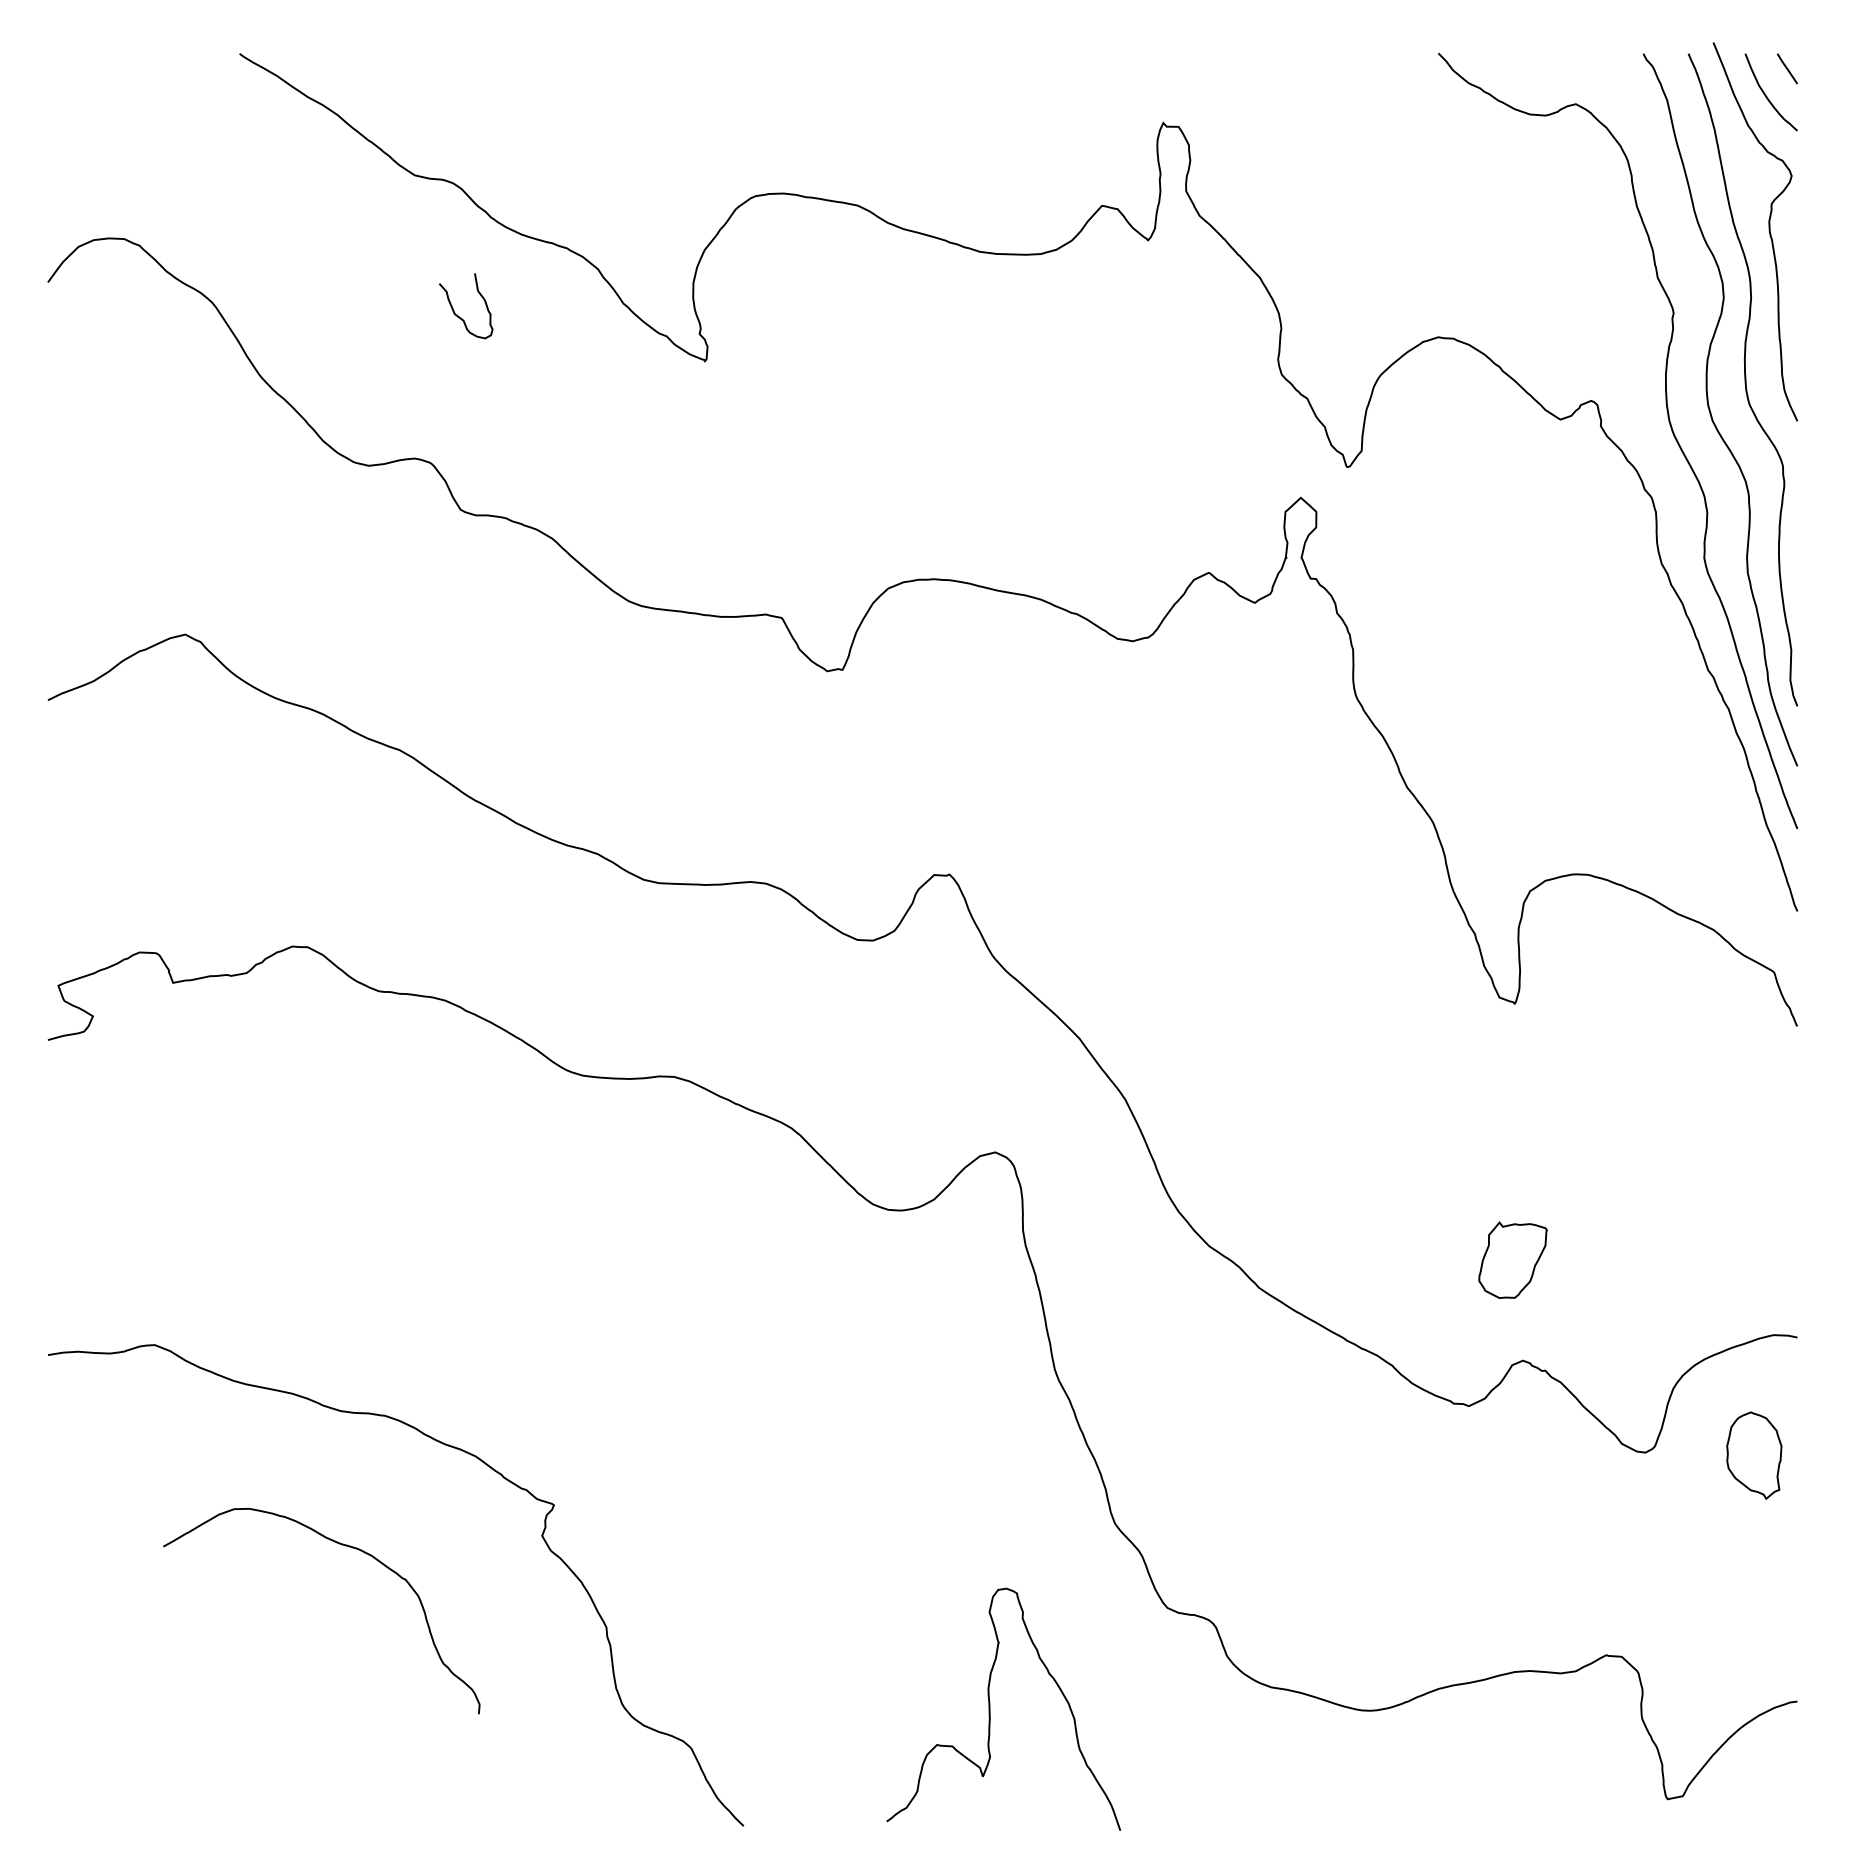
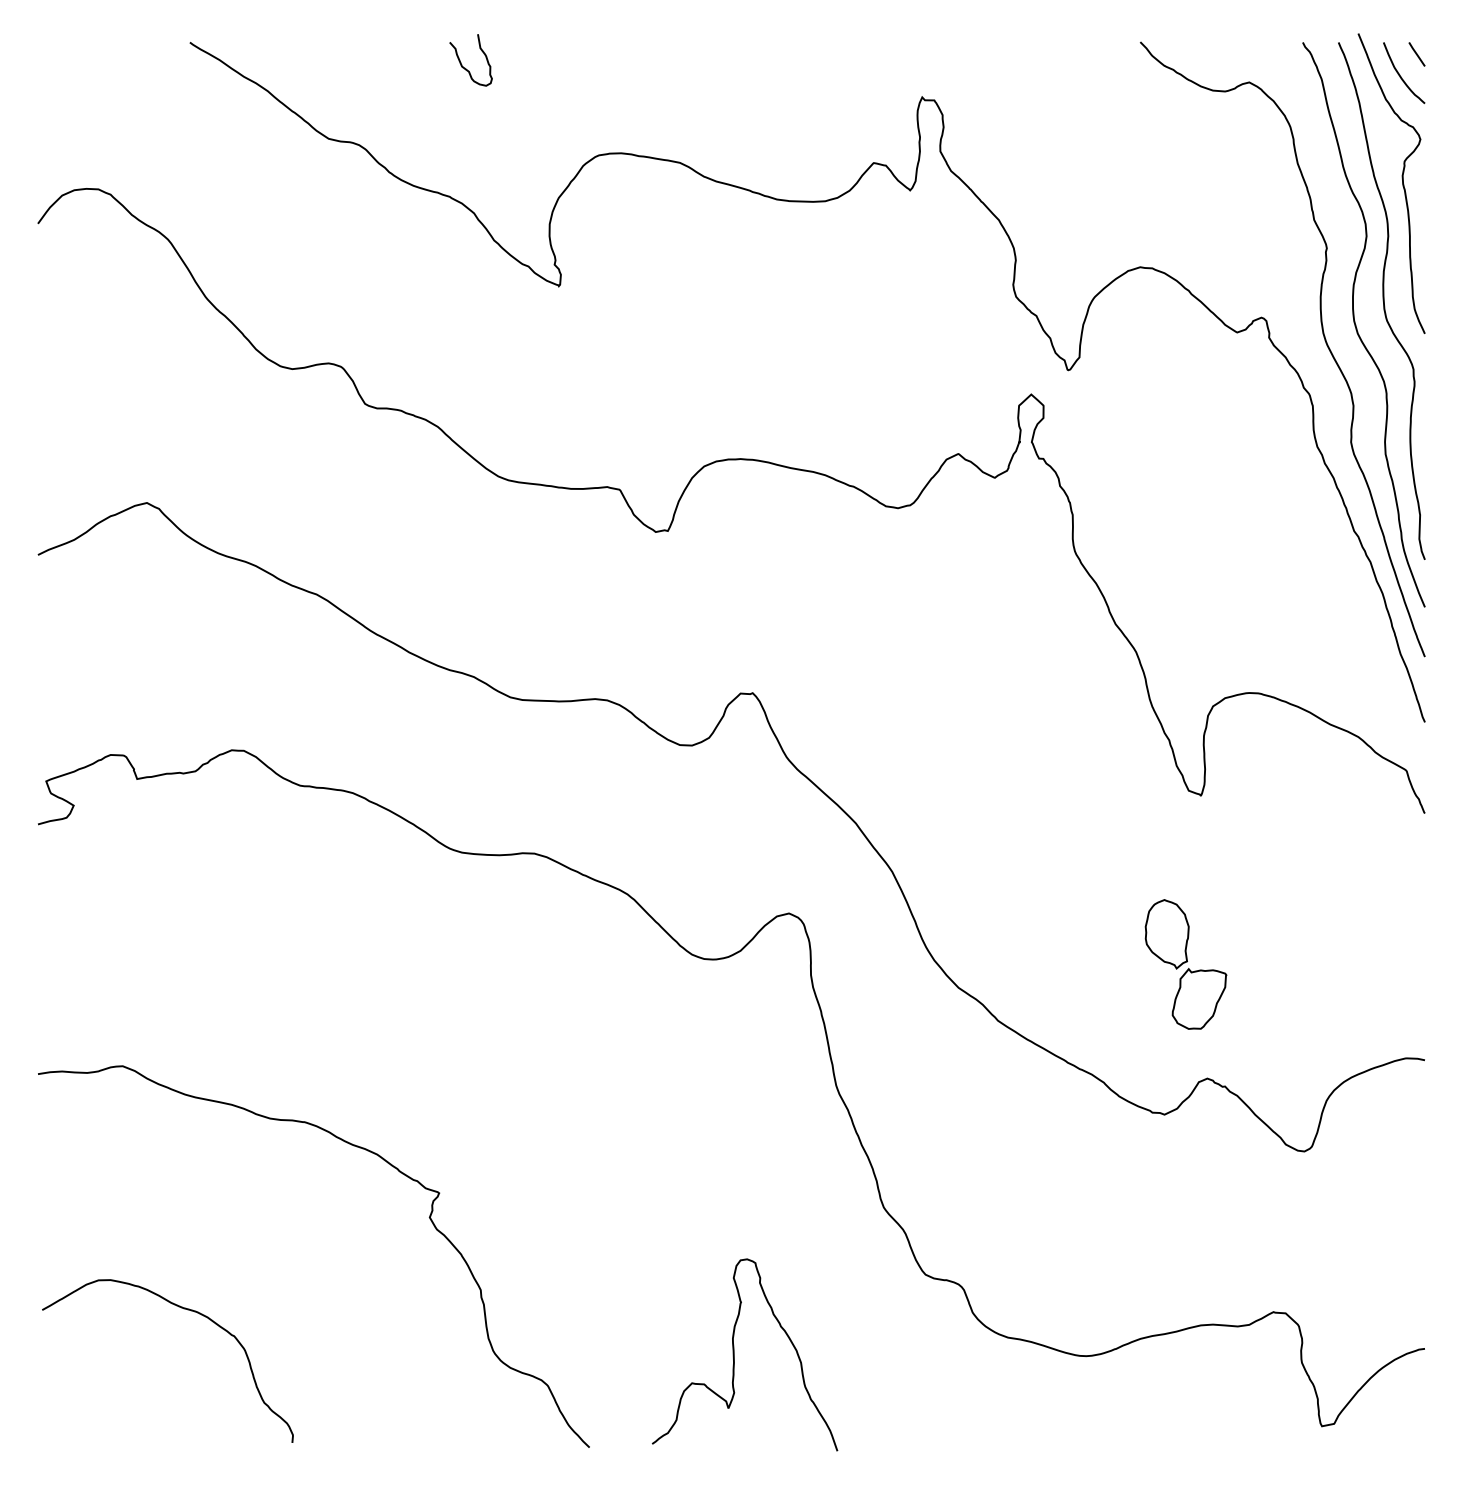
curve: (458, 315) -> (464, 67), moved
part: (1754, 1455) -> (1167, 934), moved
curve: (341, 1545) -> (183, 1309), moved
curve: (990, 1708) -> (734, 1354), moved

